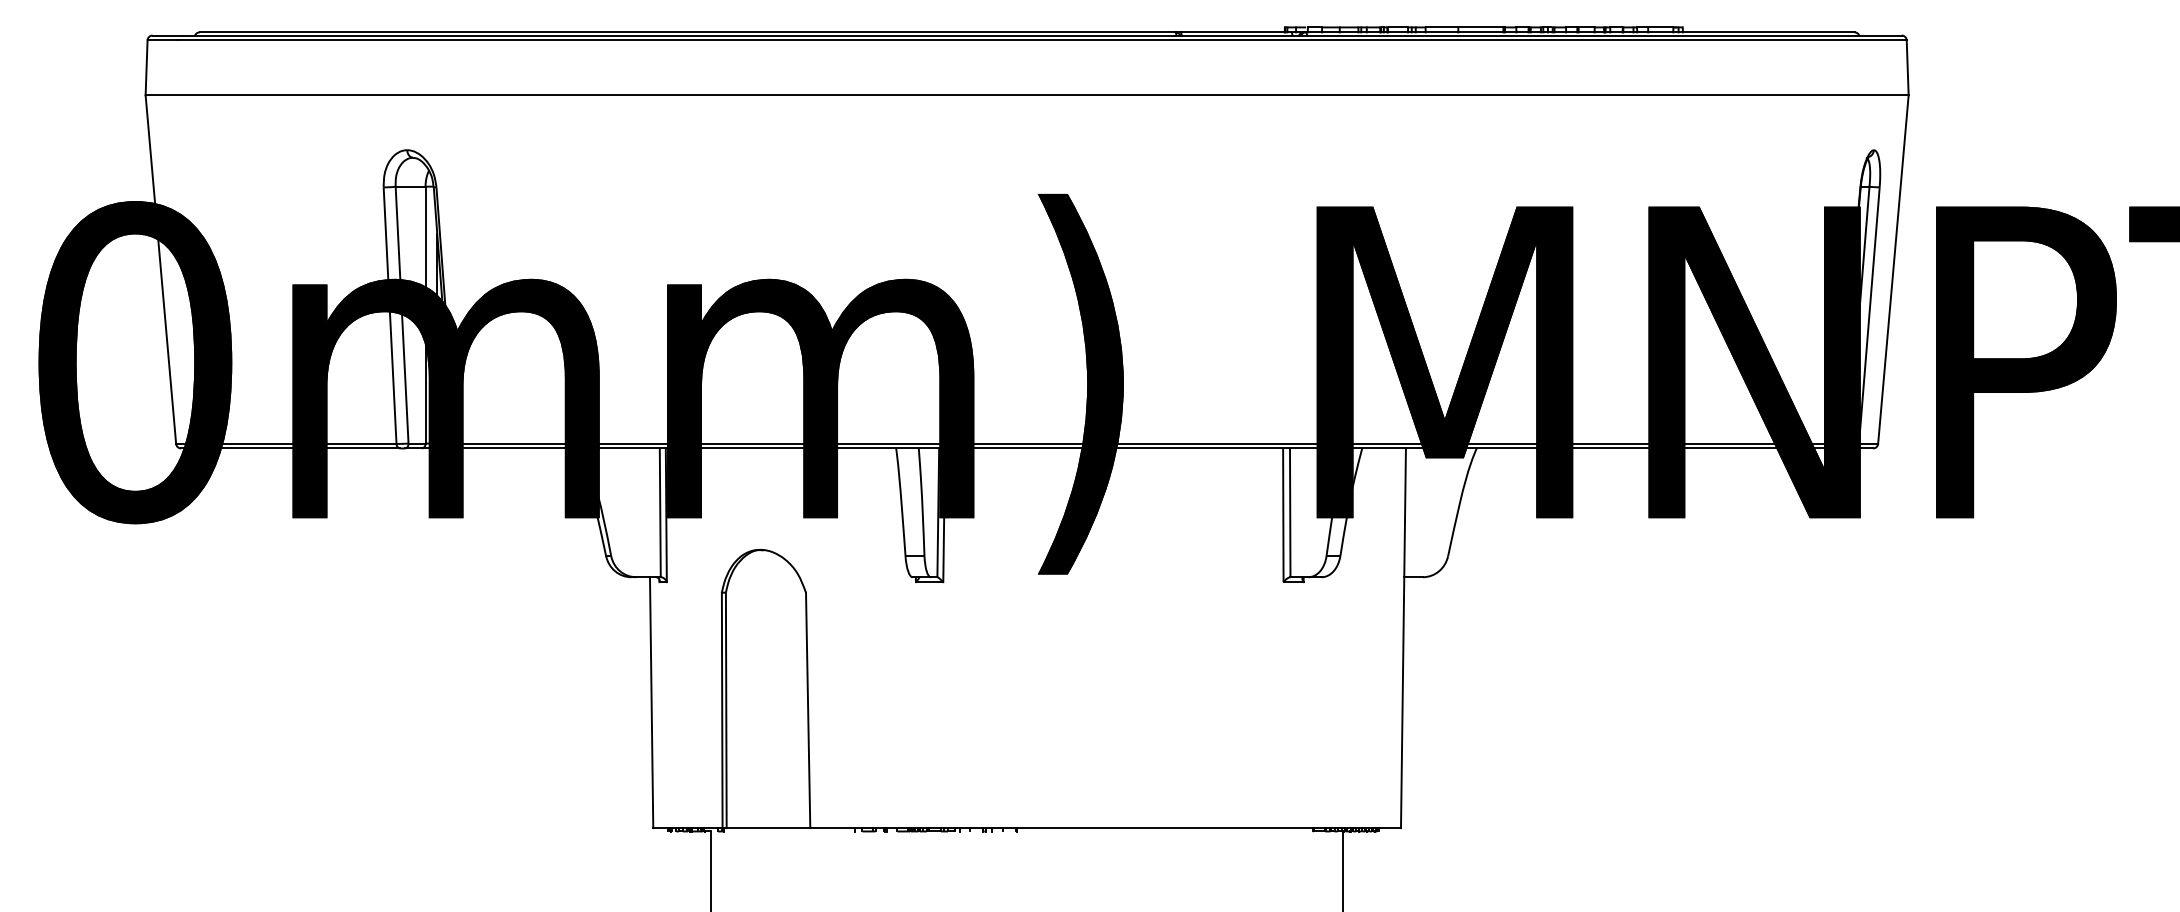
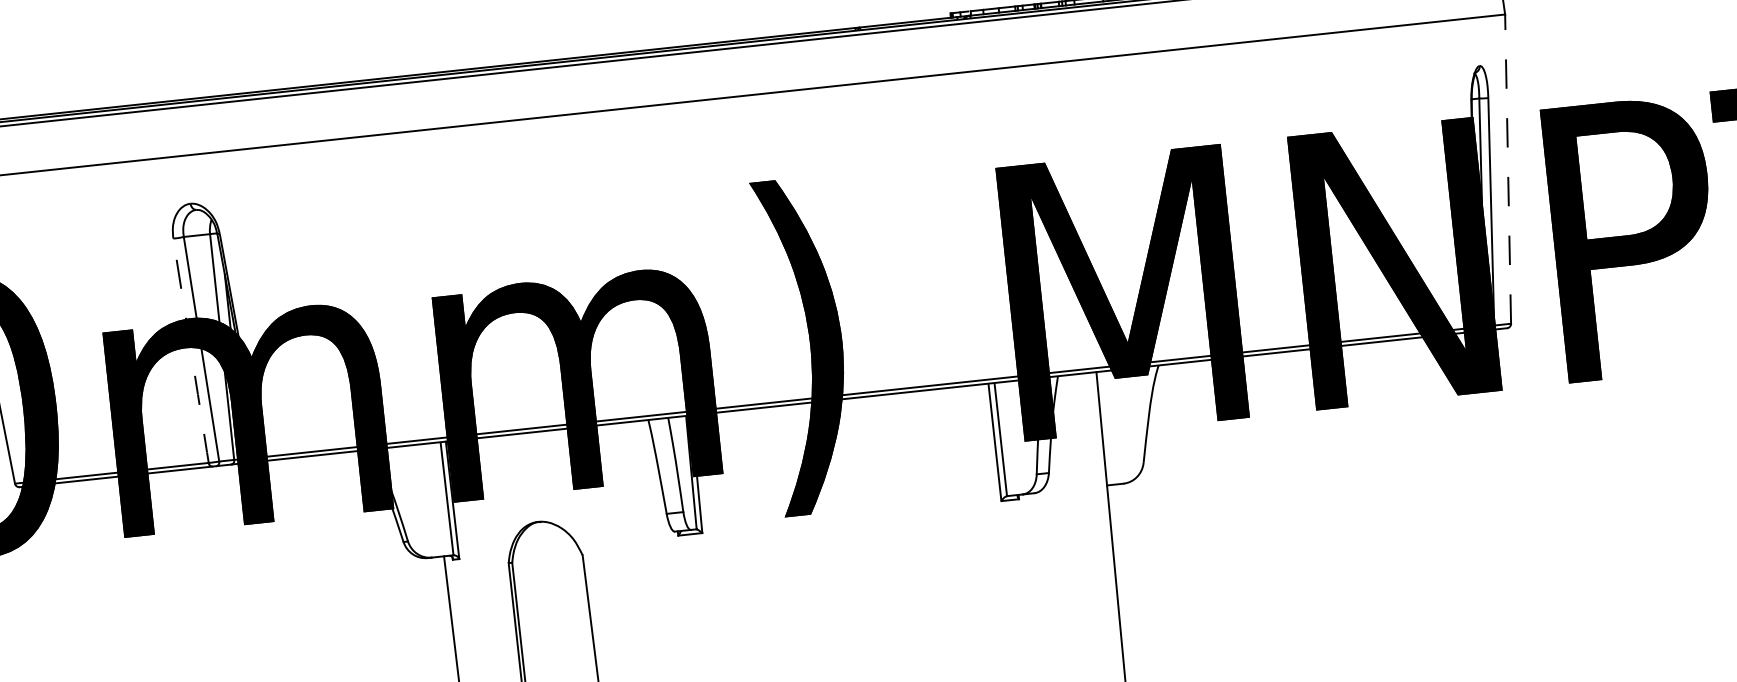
line: (1893, 269) -> (1508, 169), solid -> dashed
line: (390, 316) -> (191, 351), solid -> dashed

